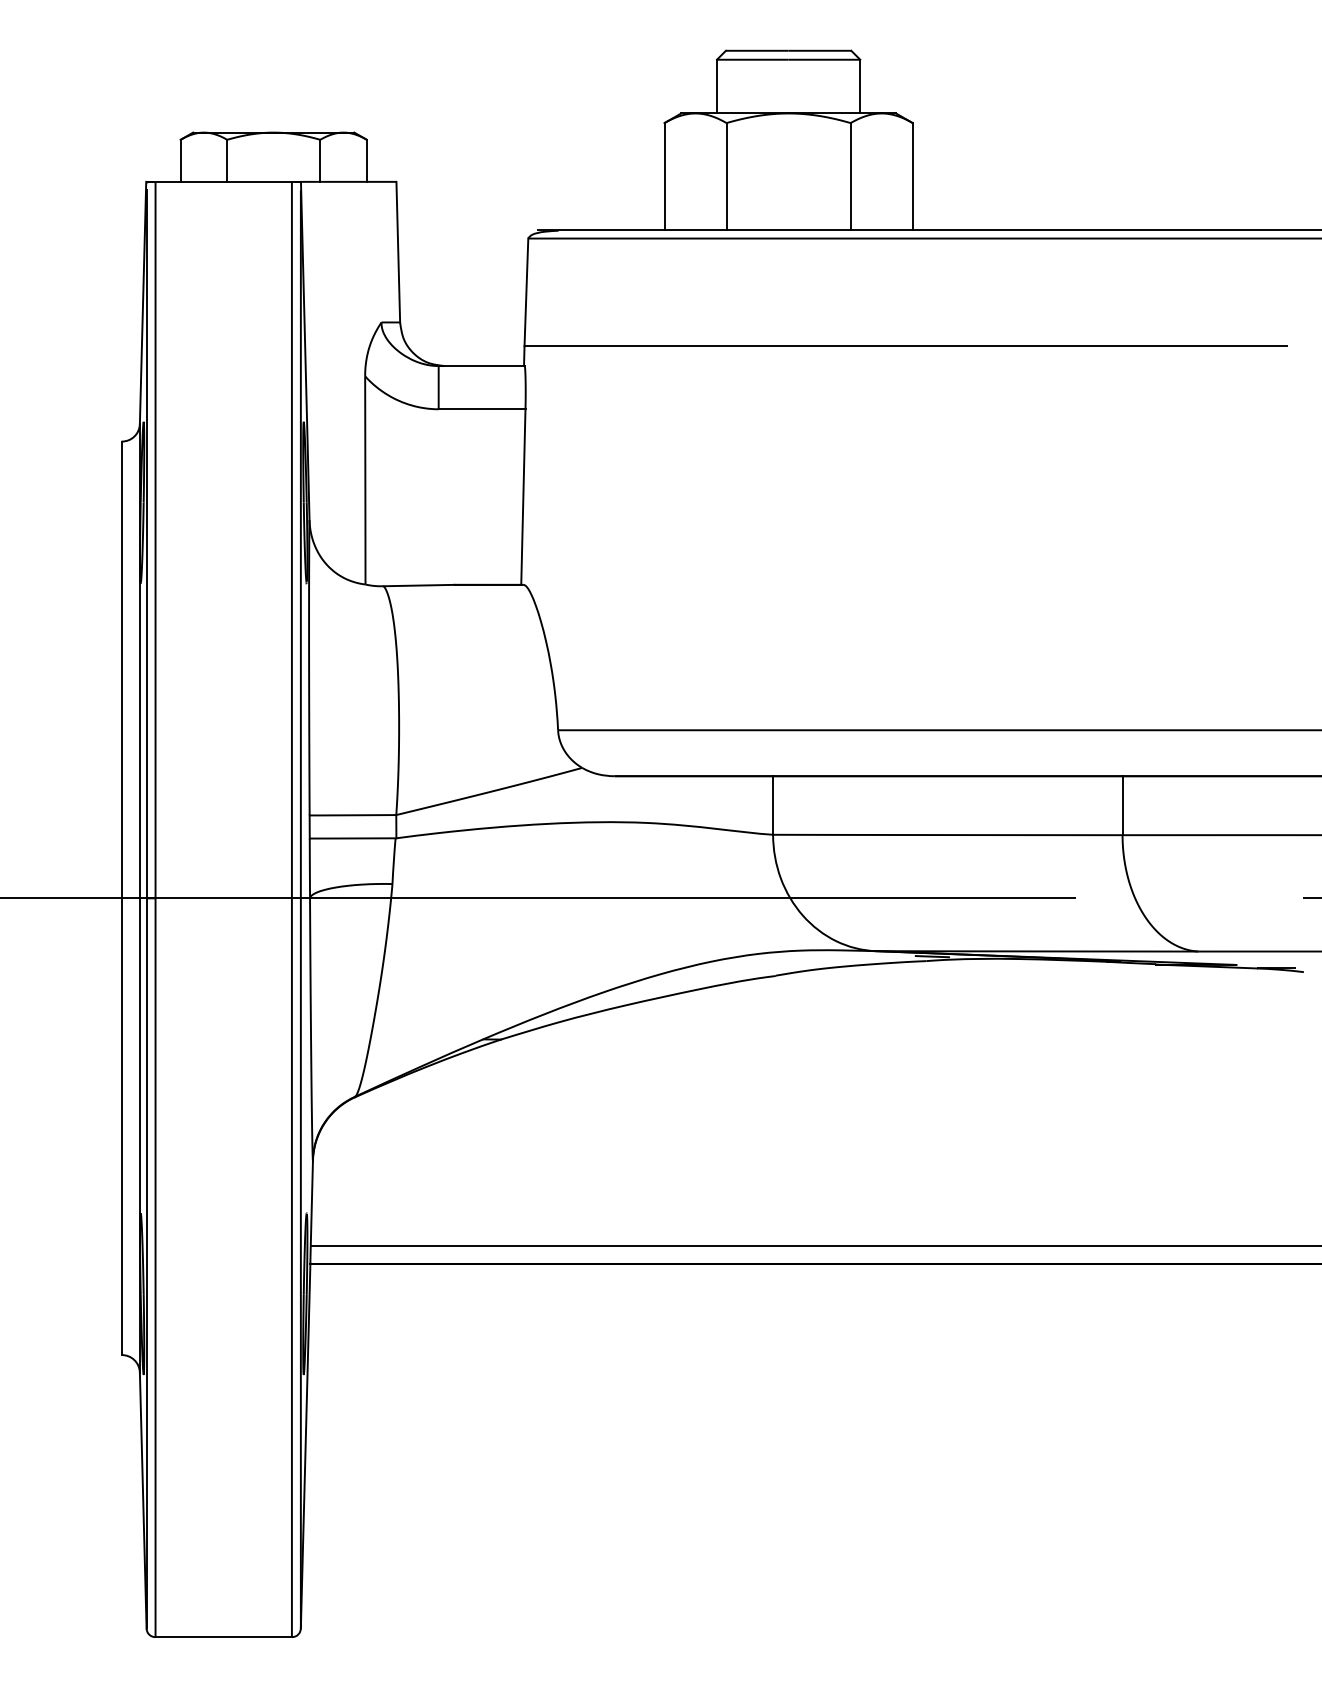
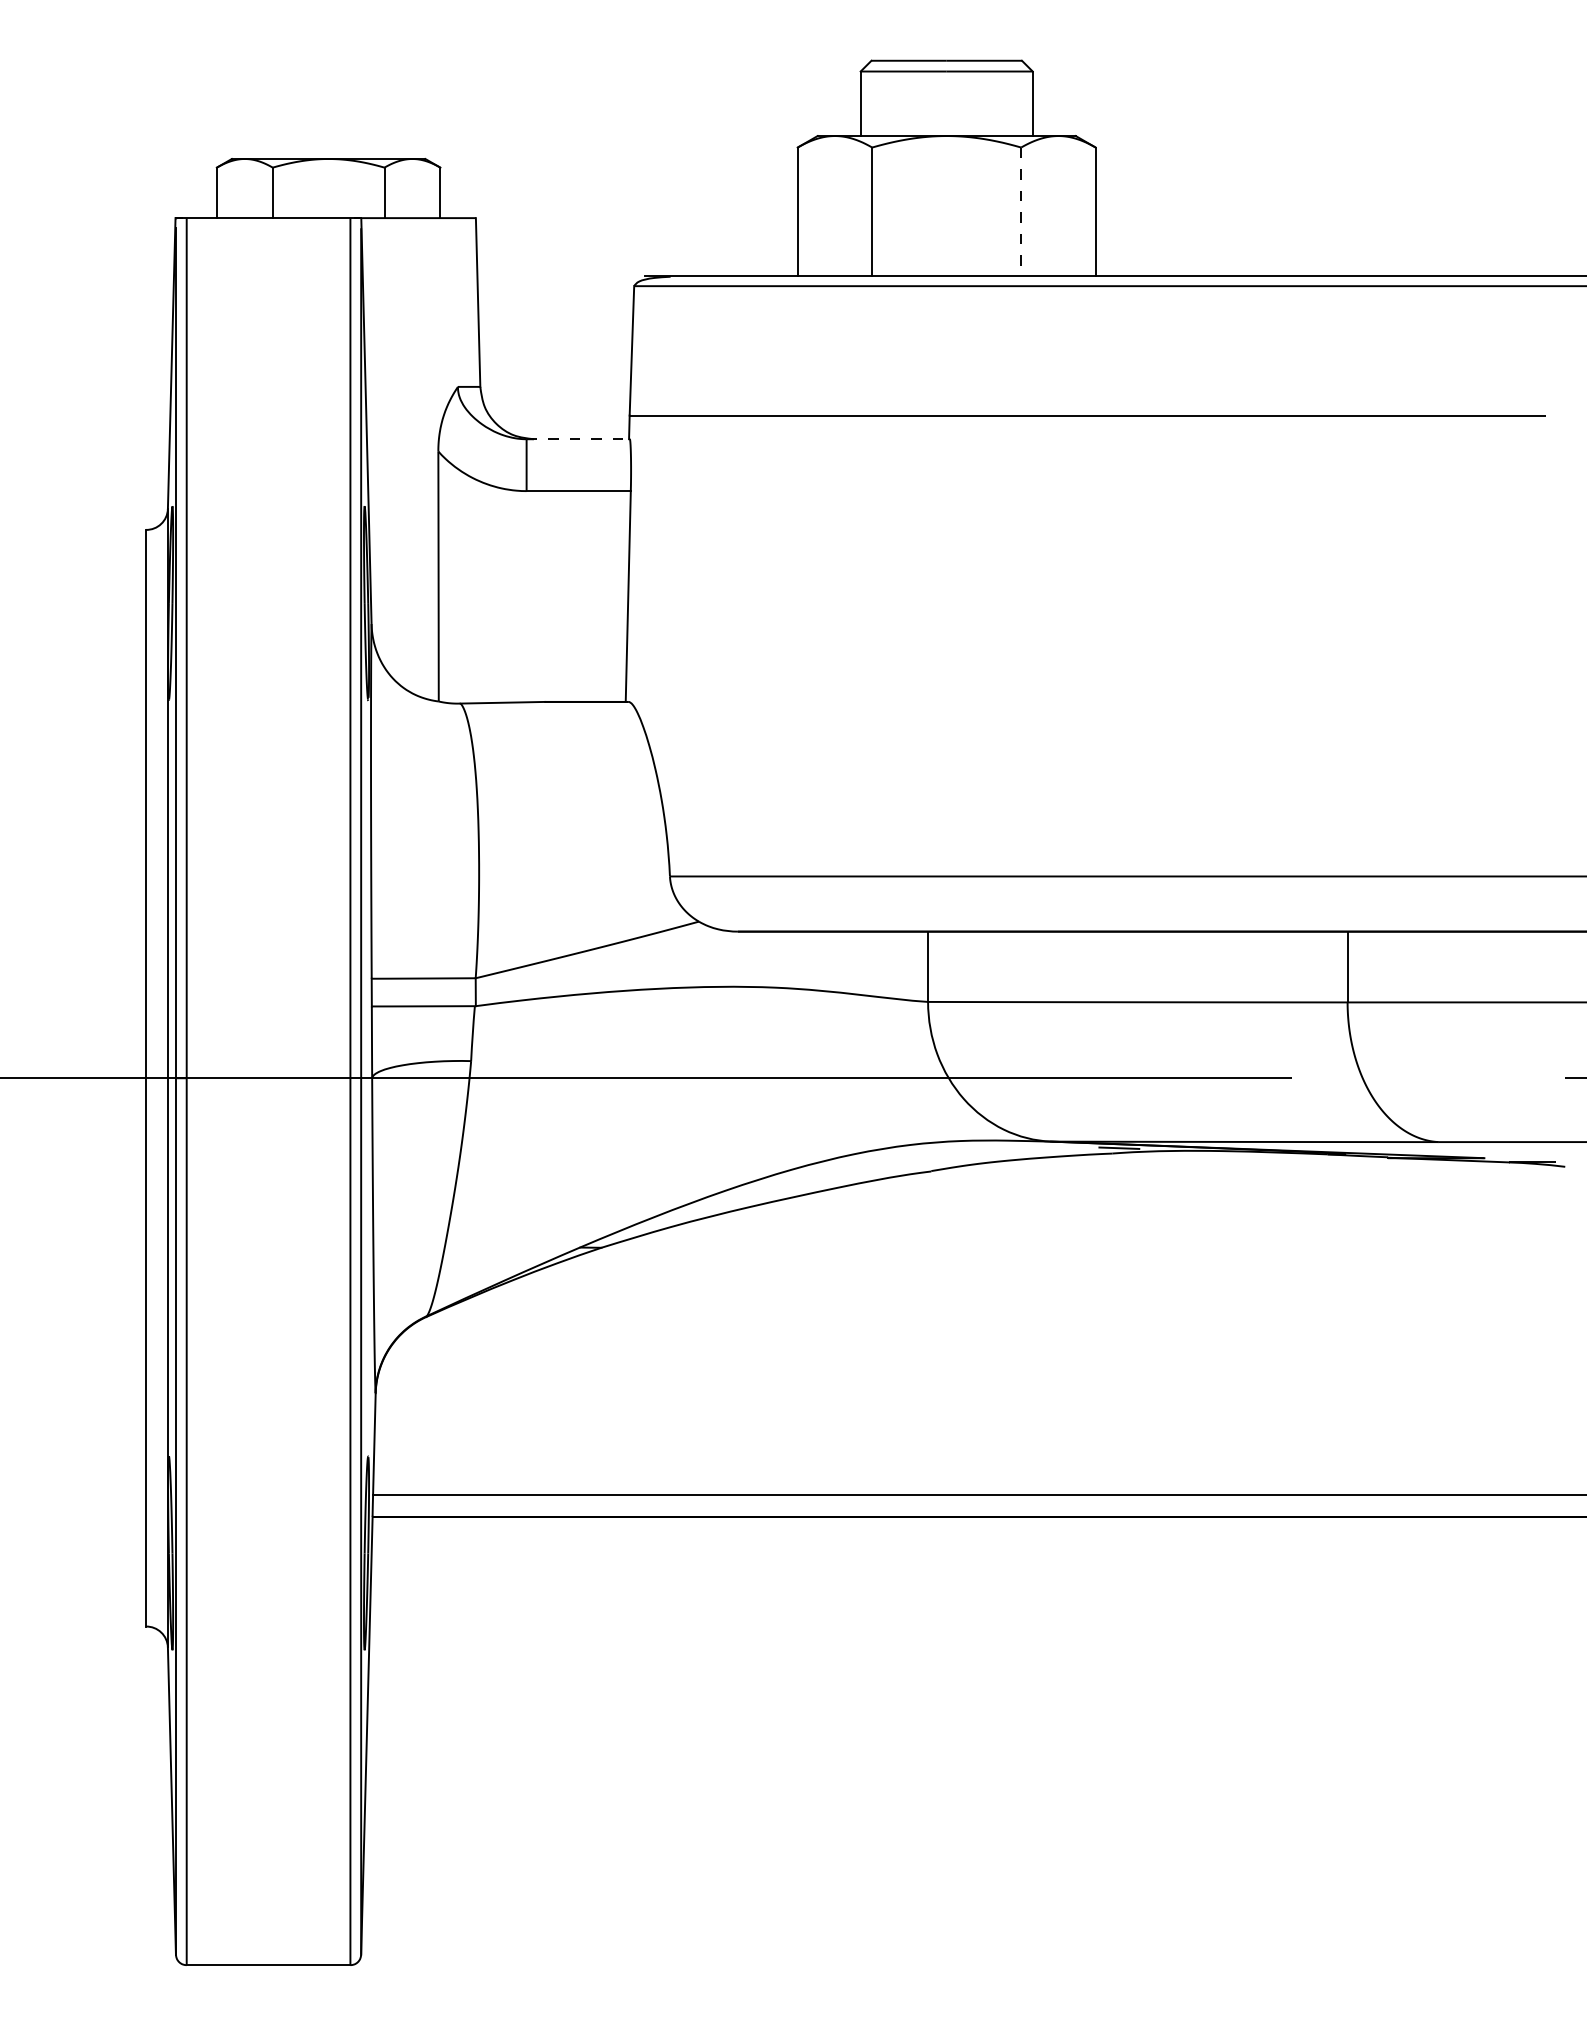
line: (850, 177) -> (1021, 212), solid -> dashed
line: (481, 366) -> (578, 439), solid -> dashed

